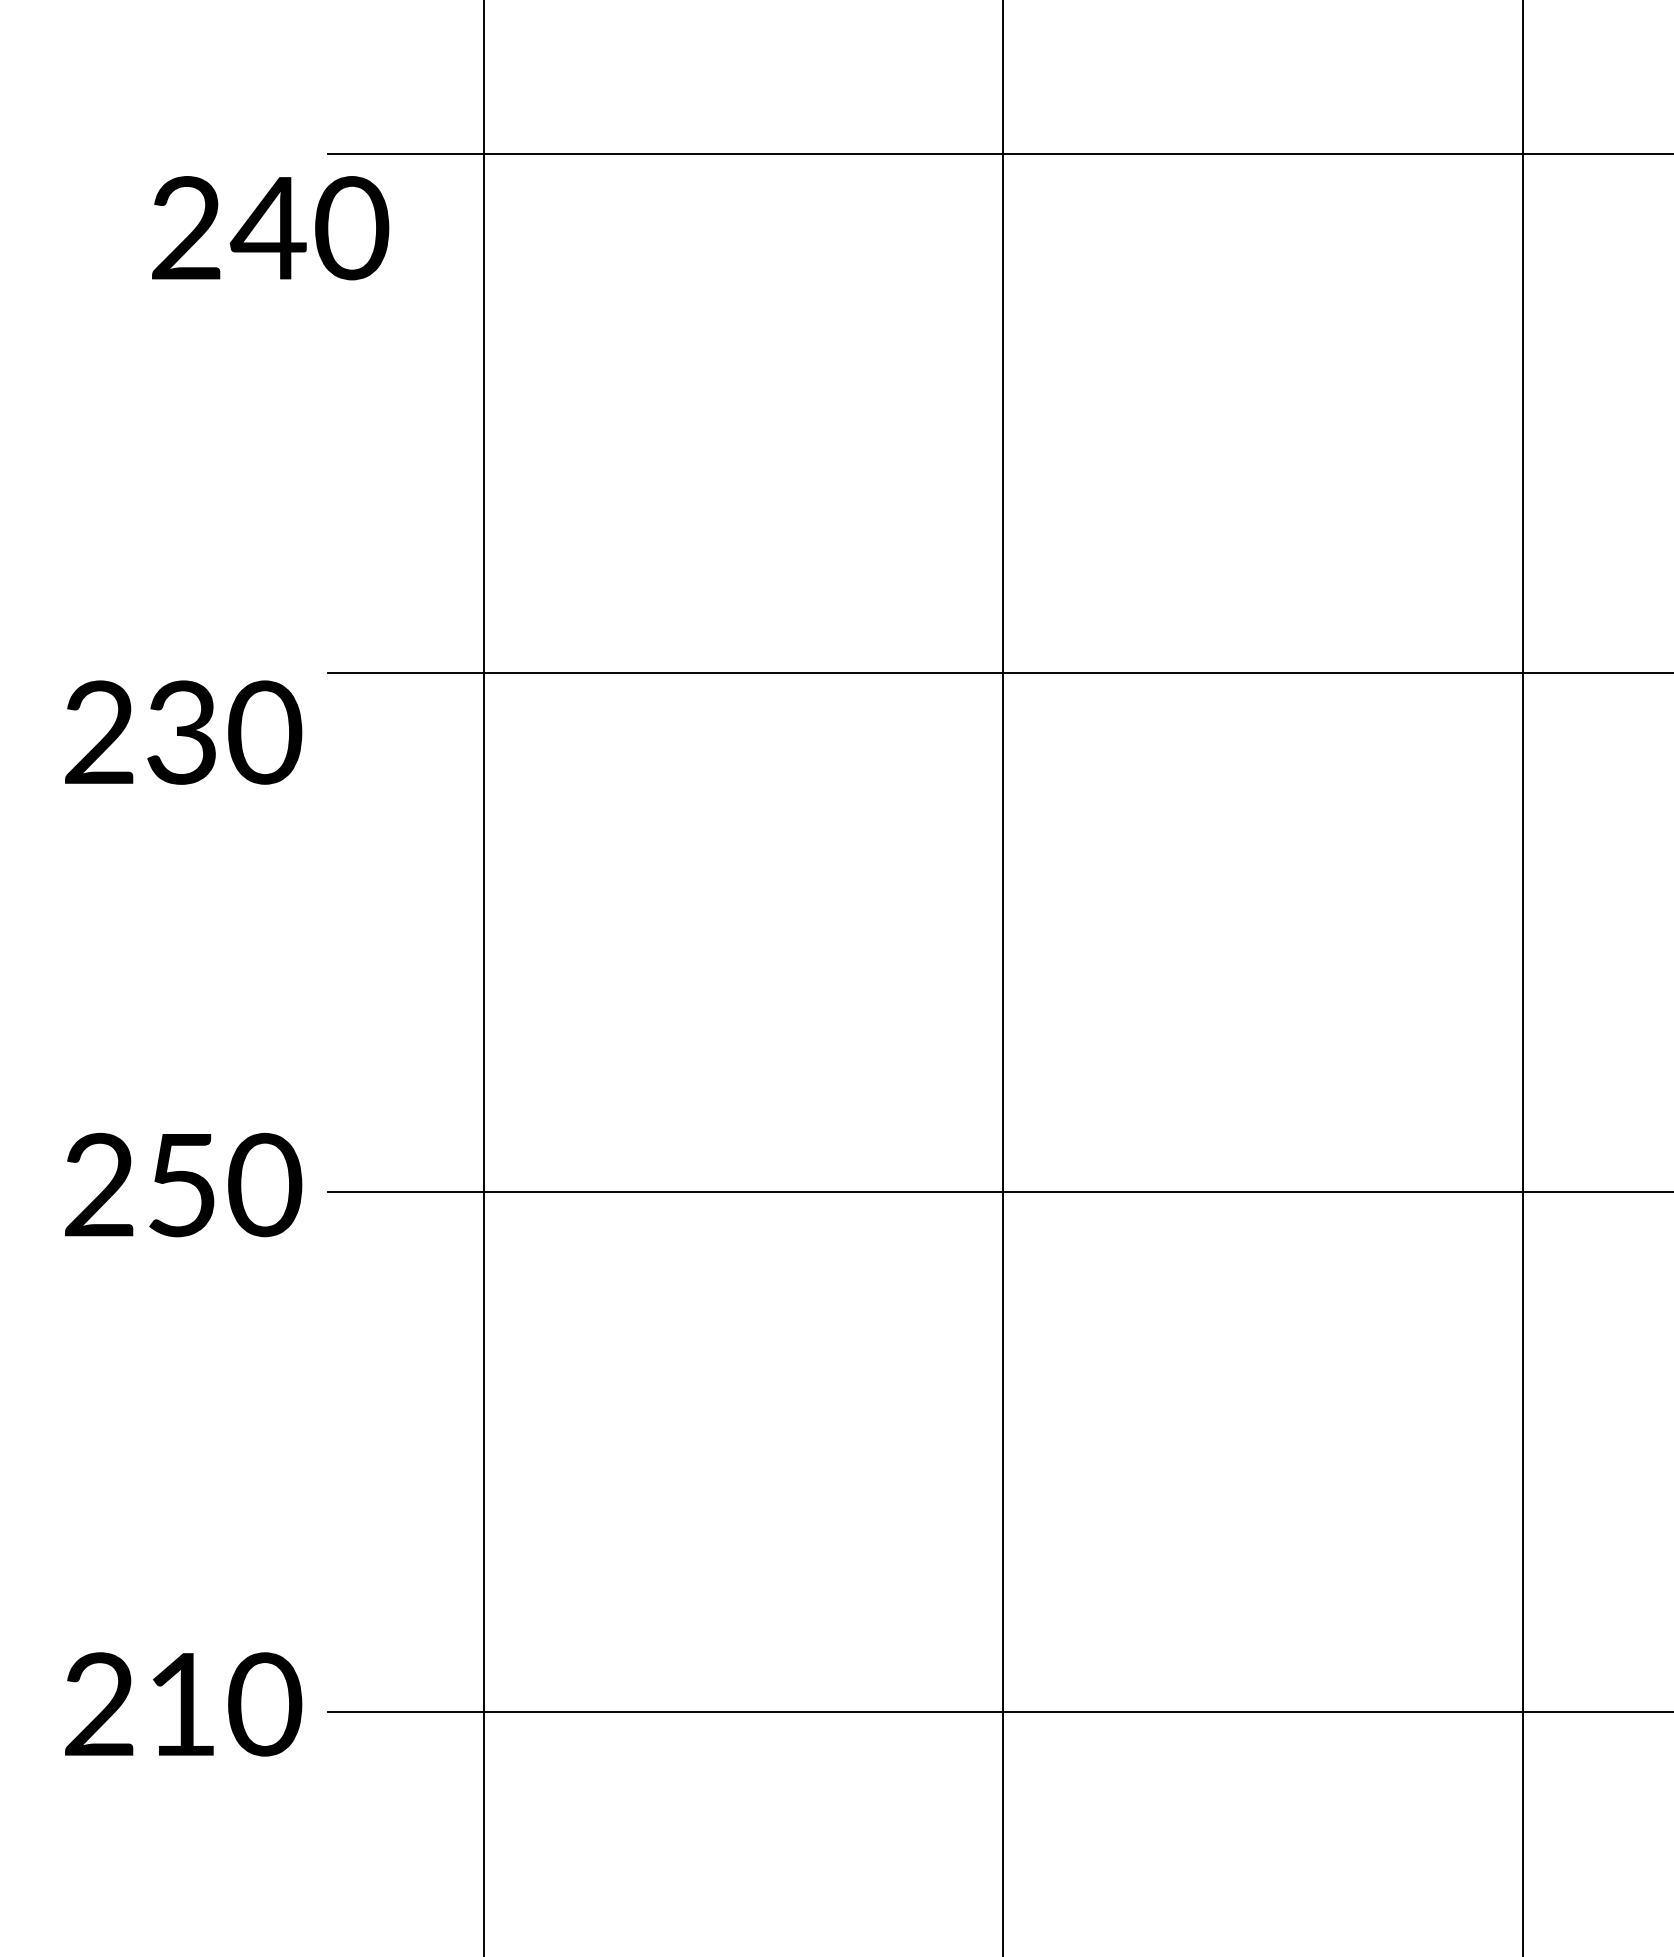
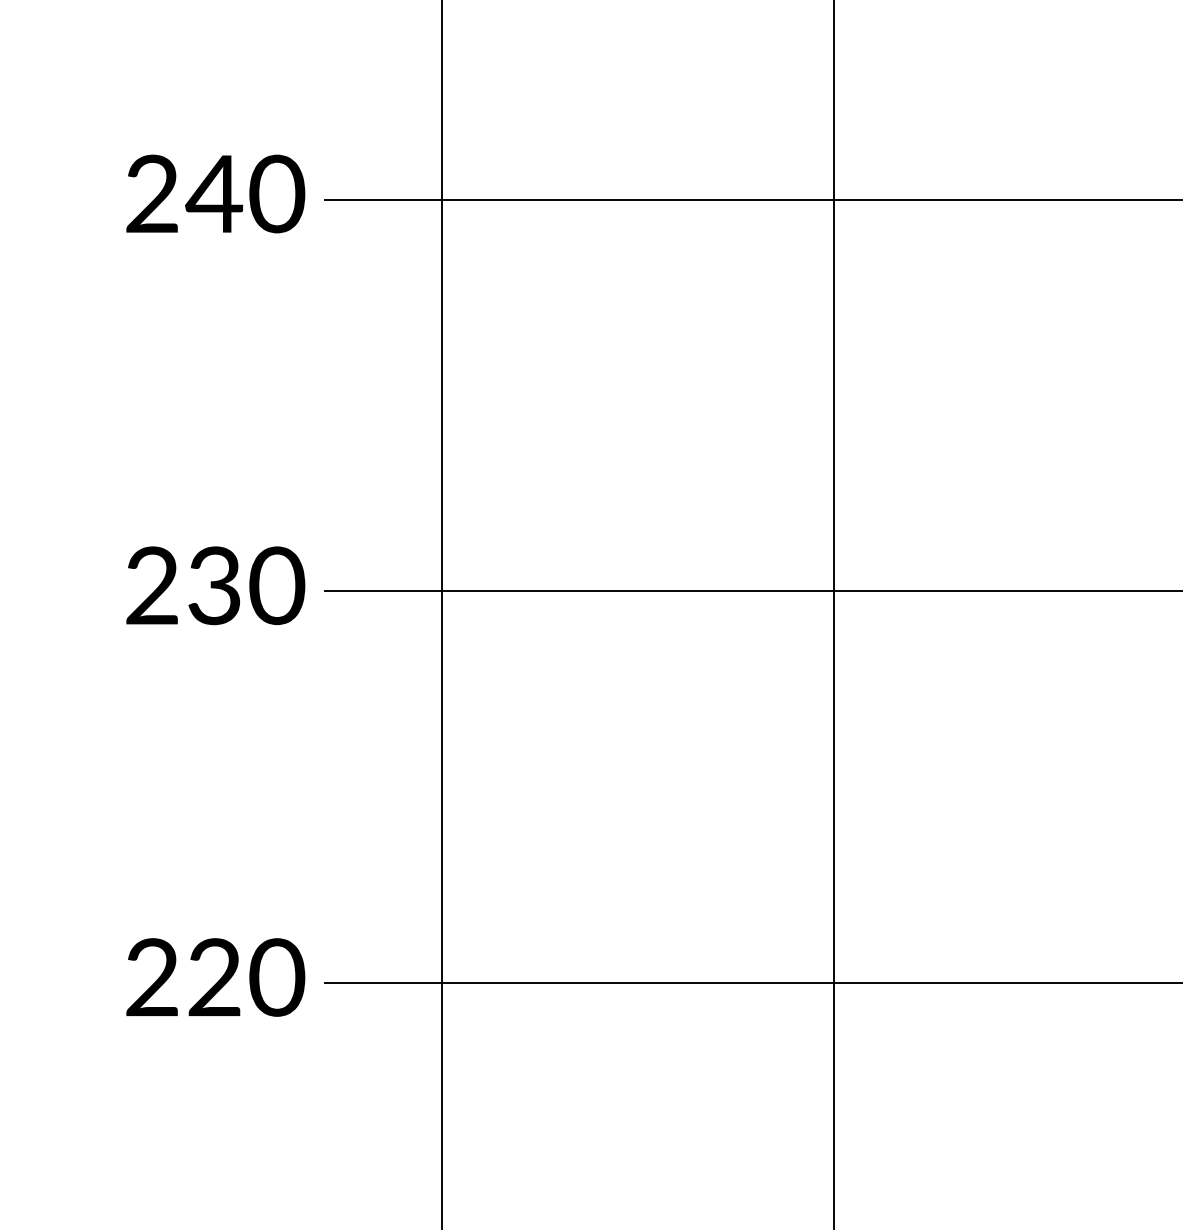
text: (270, 228) -> (215, 194), moved
text: (183, 732) -> (215, 585), moved
text: (181, 1184) -> (214, 977), 250 -> 220

